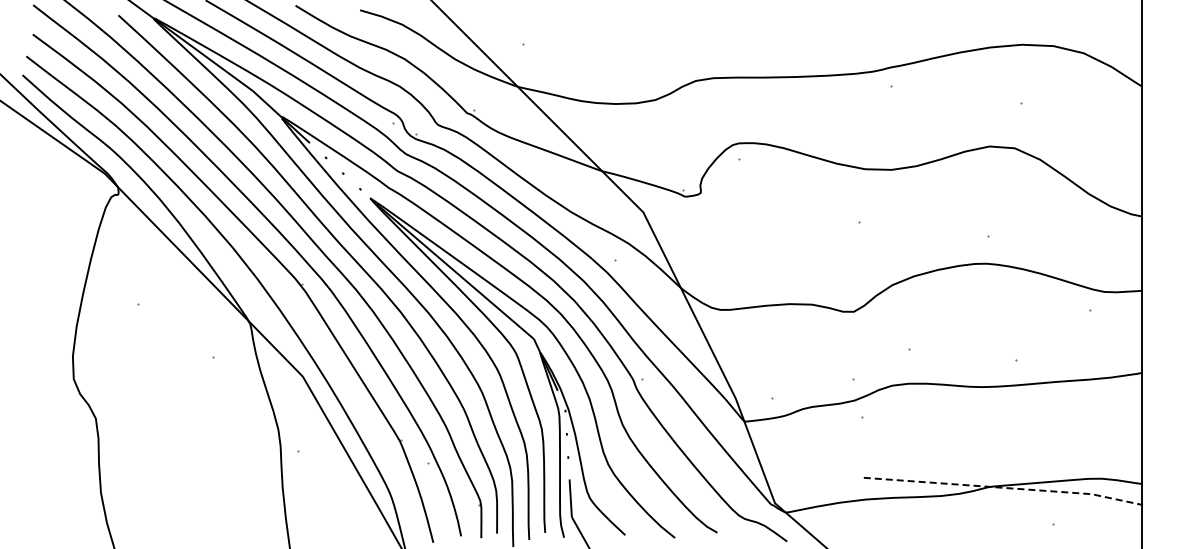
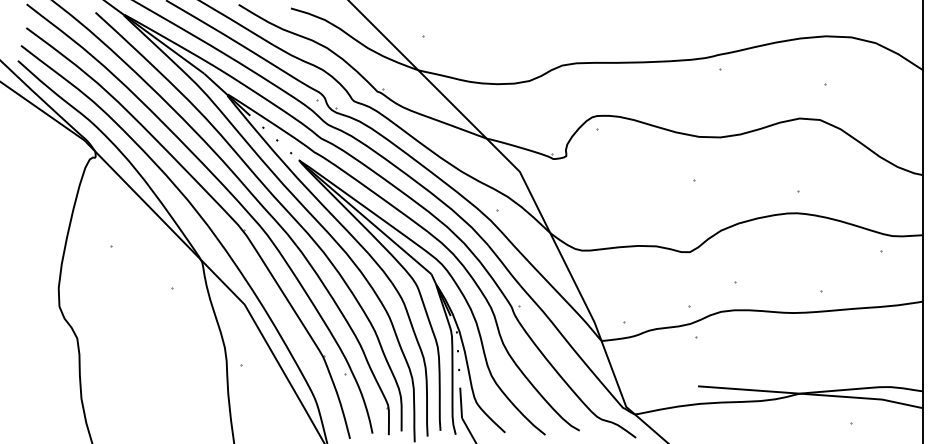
line: (1004, 487) -> (811, 394), dashed -> solid

